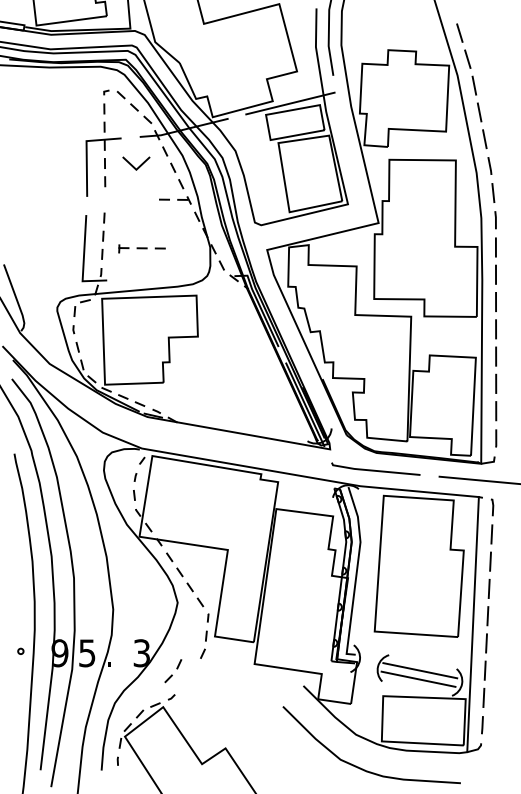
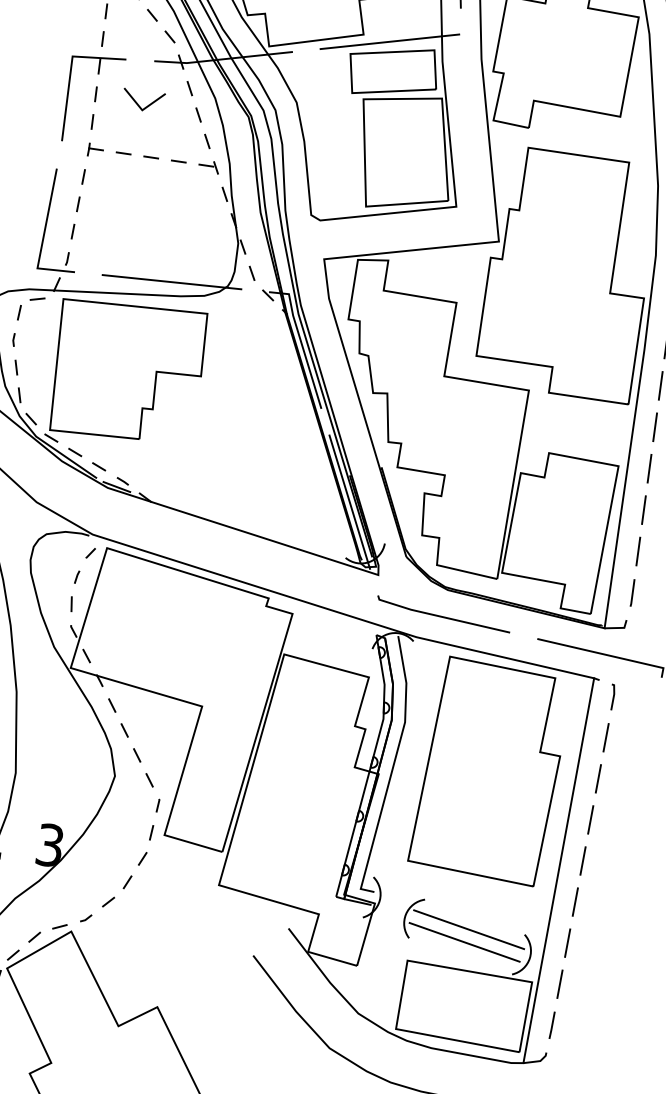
part: (141, 248) -> (122, 153), moved
line: (170, 277) -> (171, 280), added
part: (173, 671) -> (117, 892), moved

